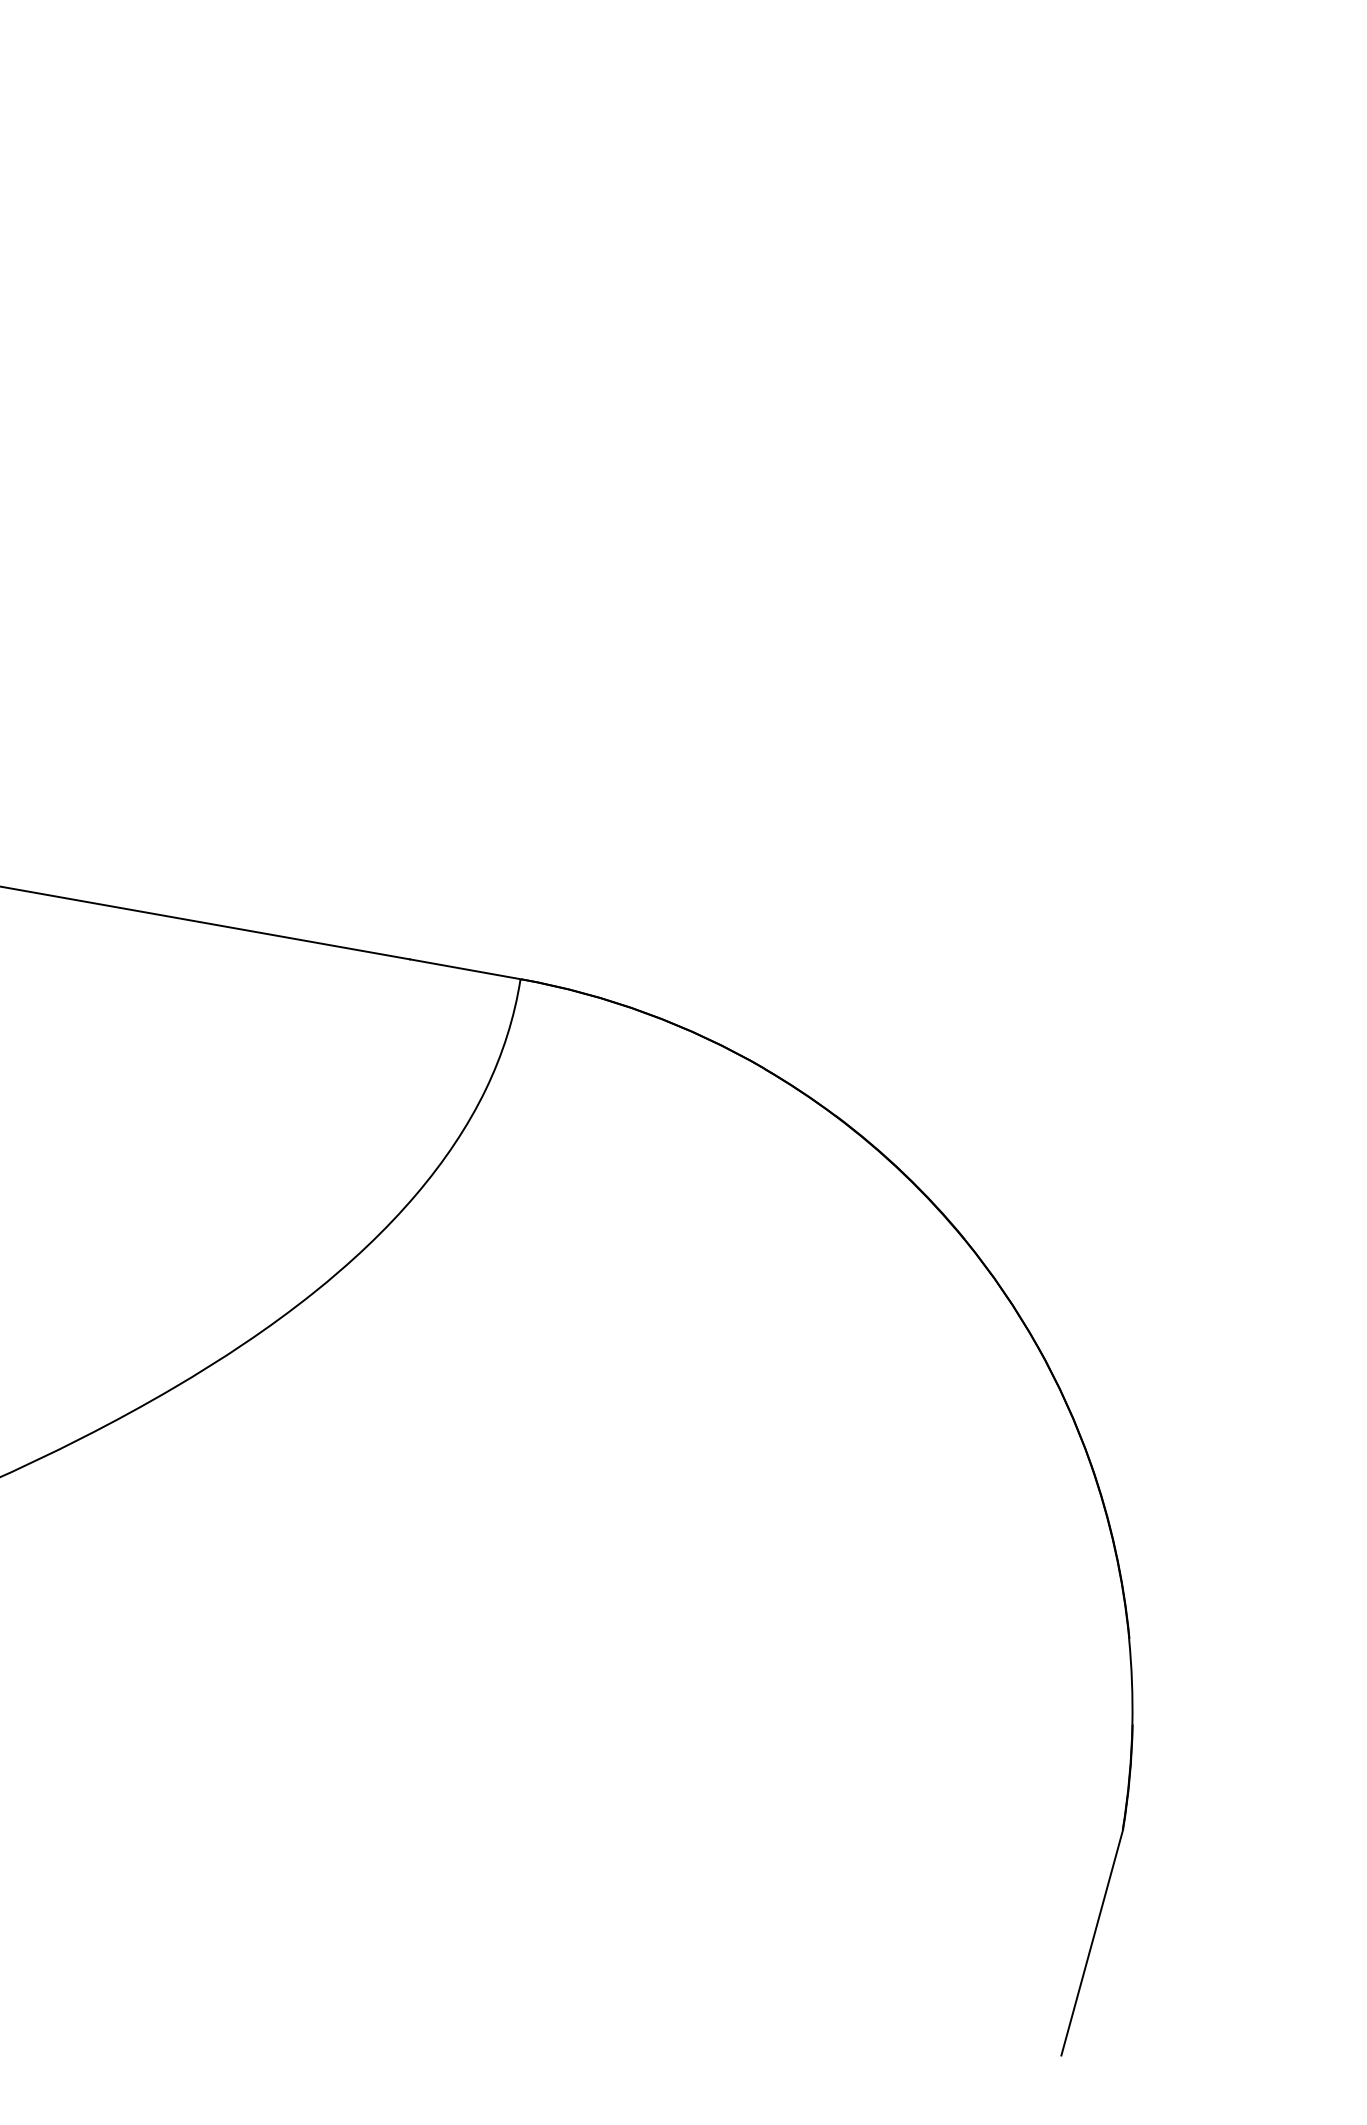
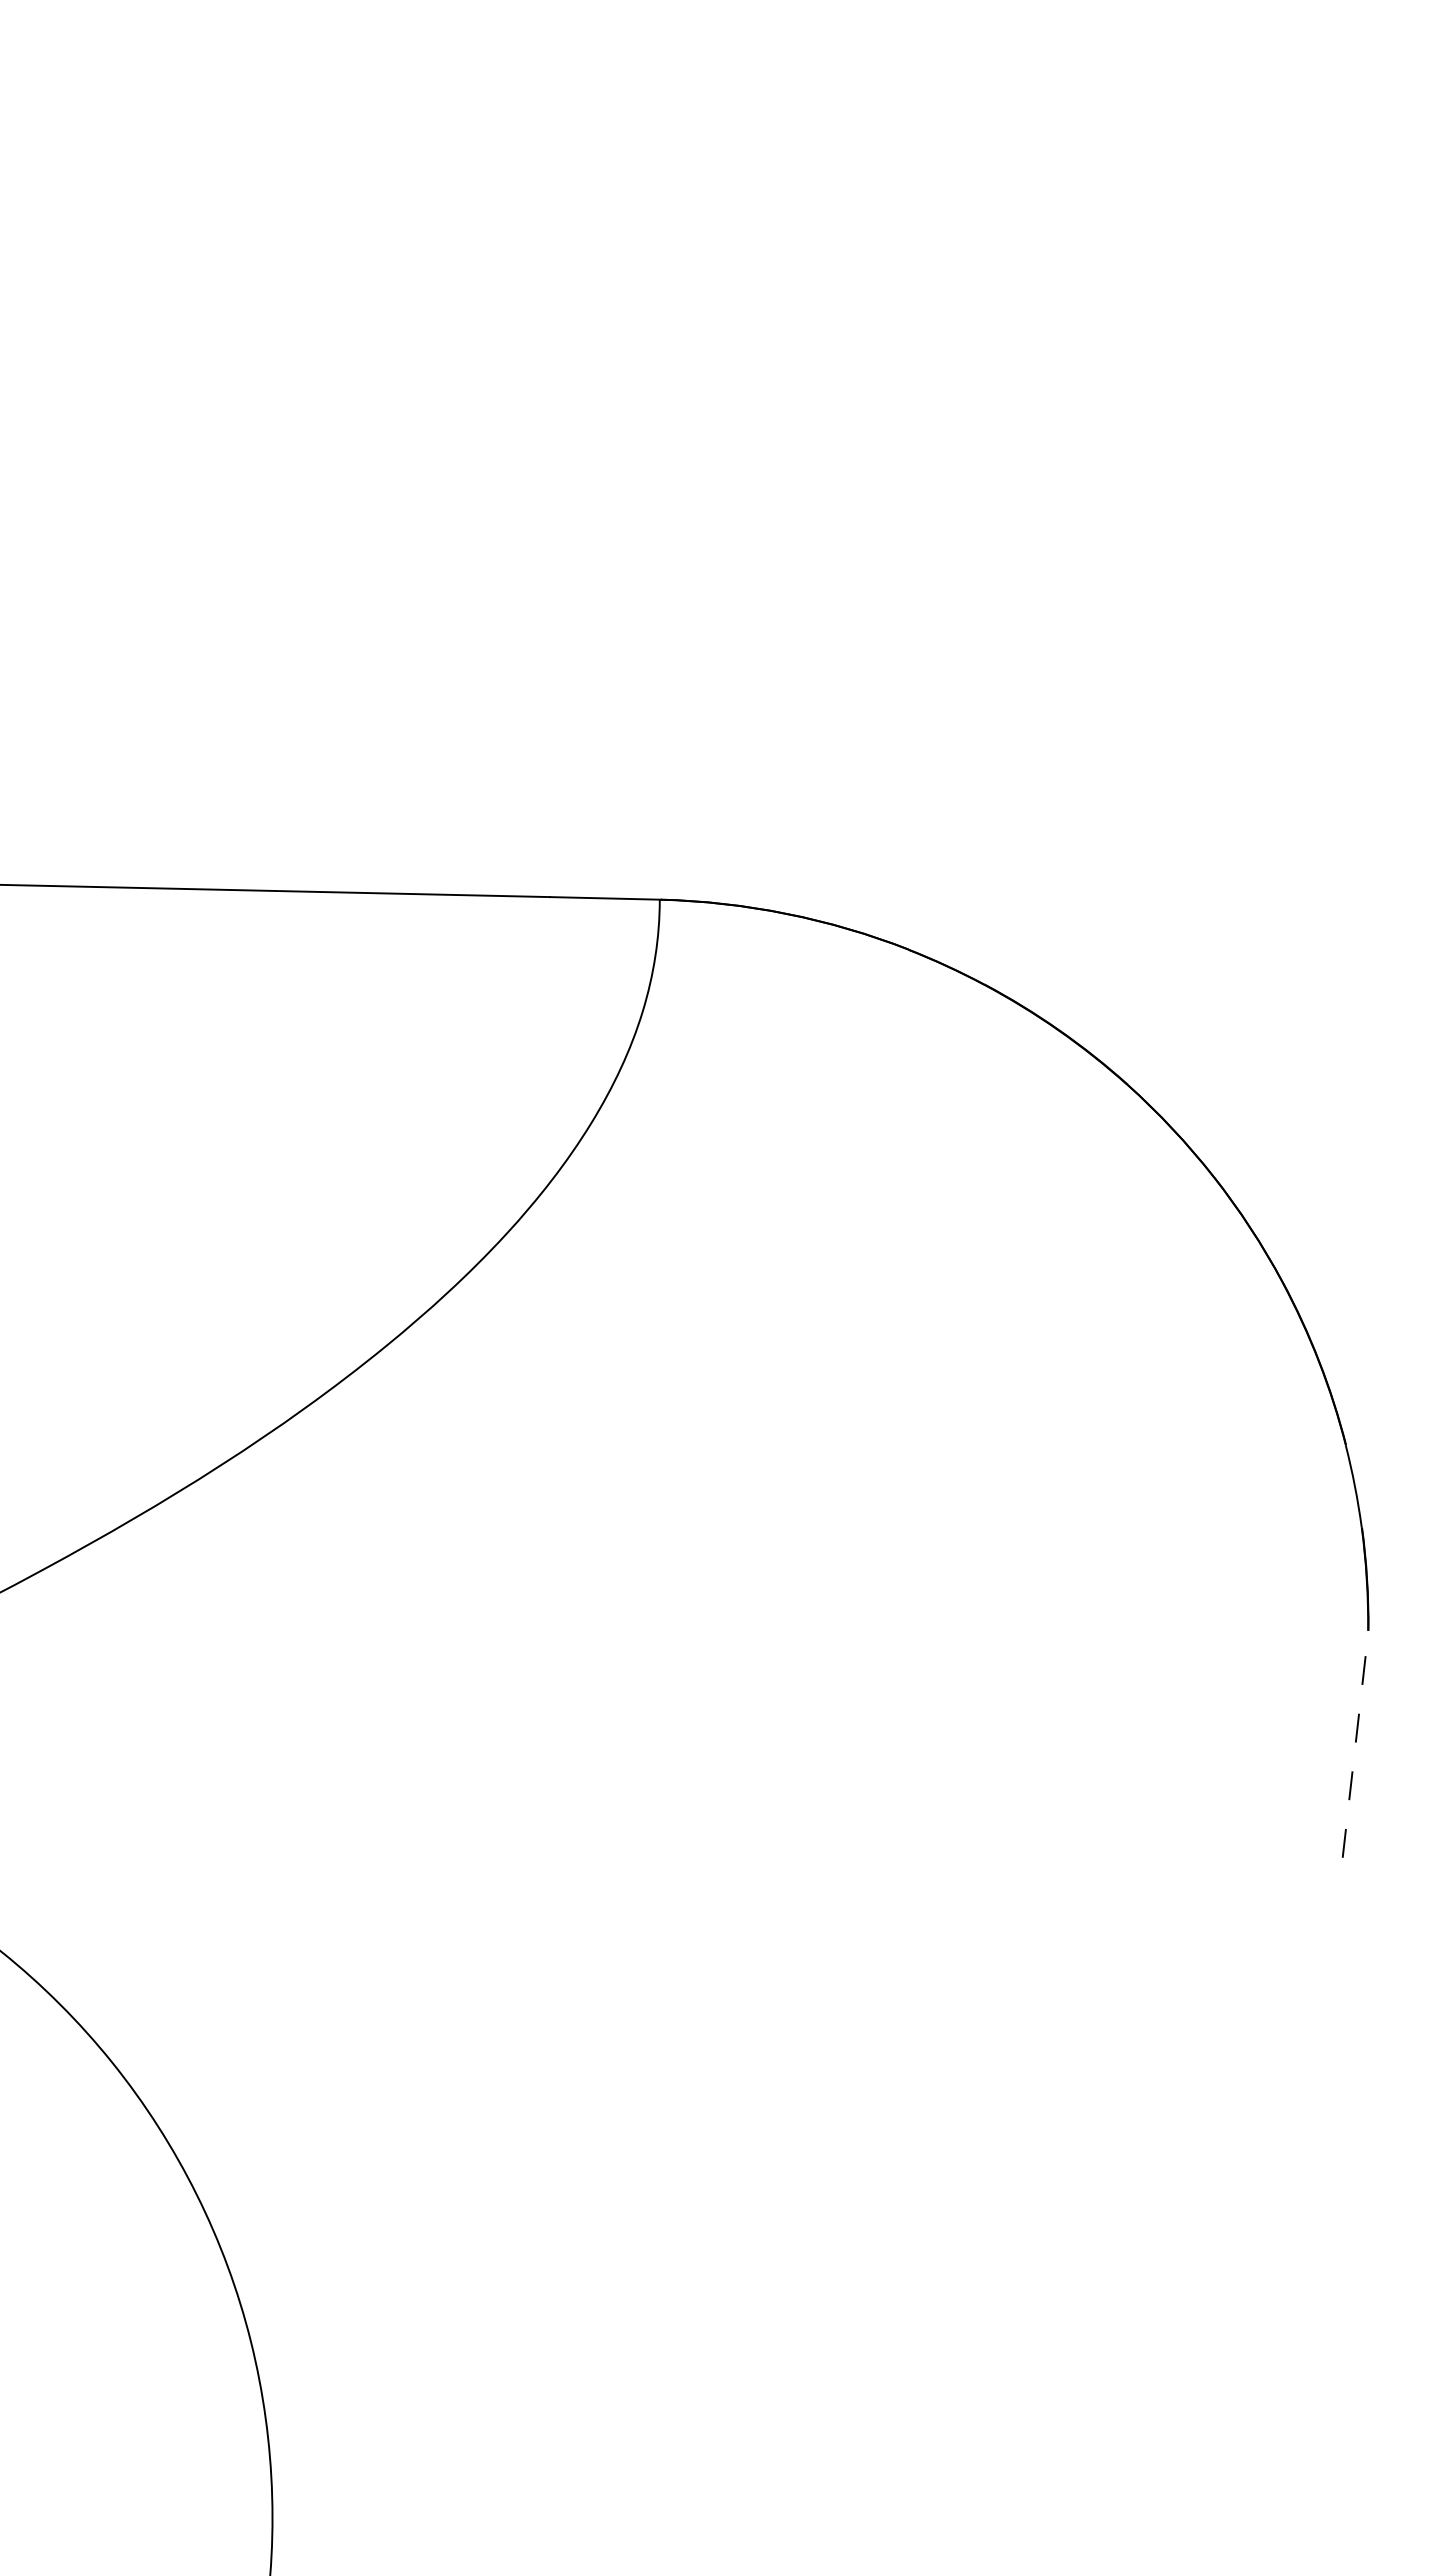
line: (1092, 1941) -> (1355, 1743), solid -> dashed

